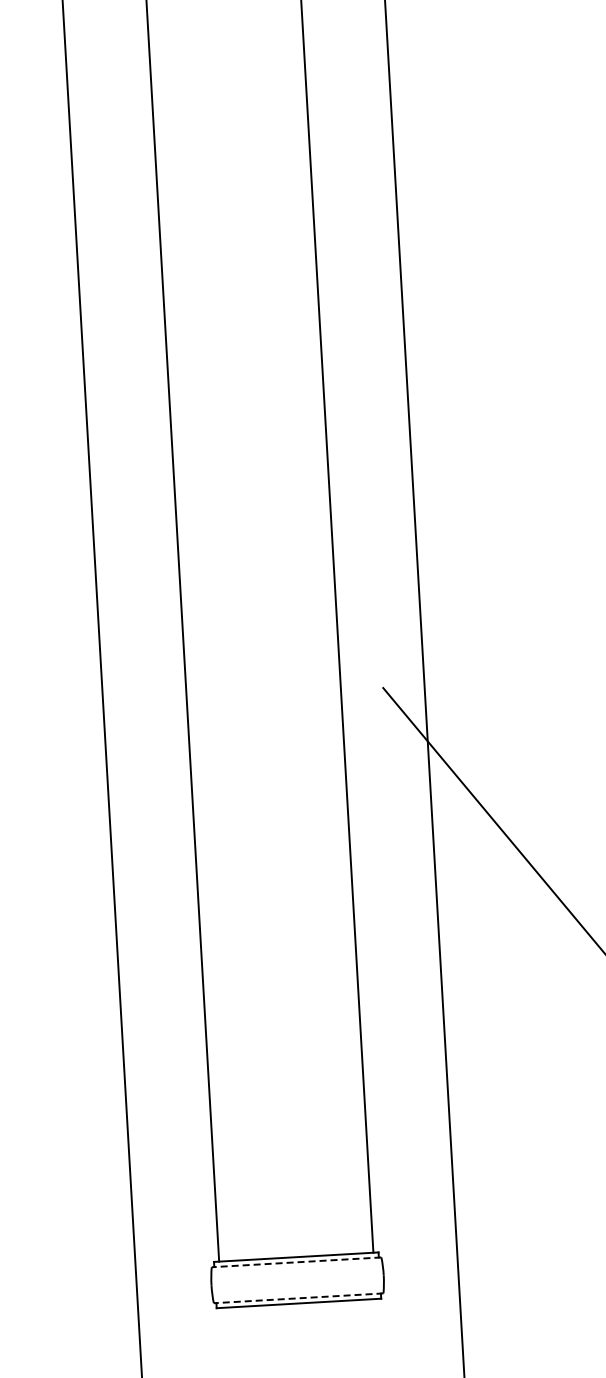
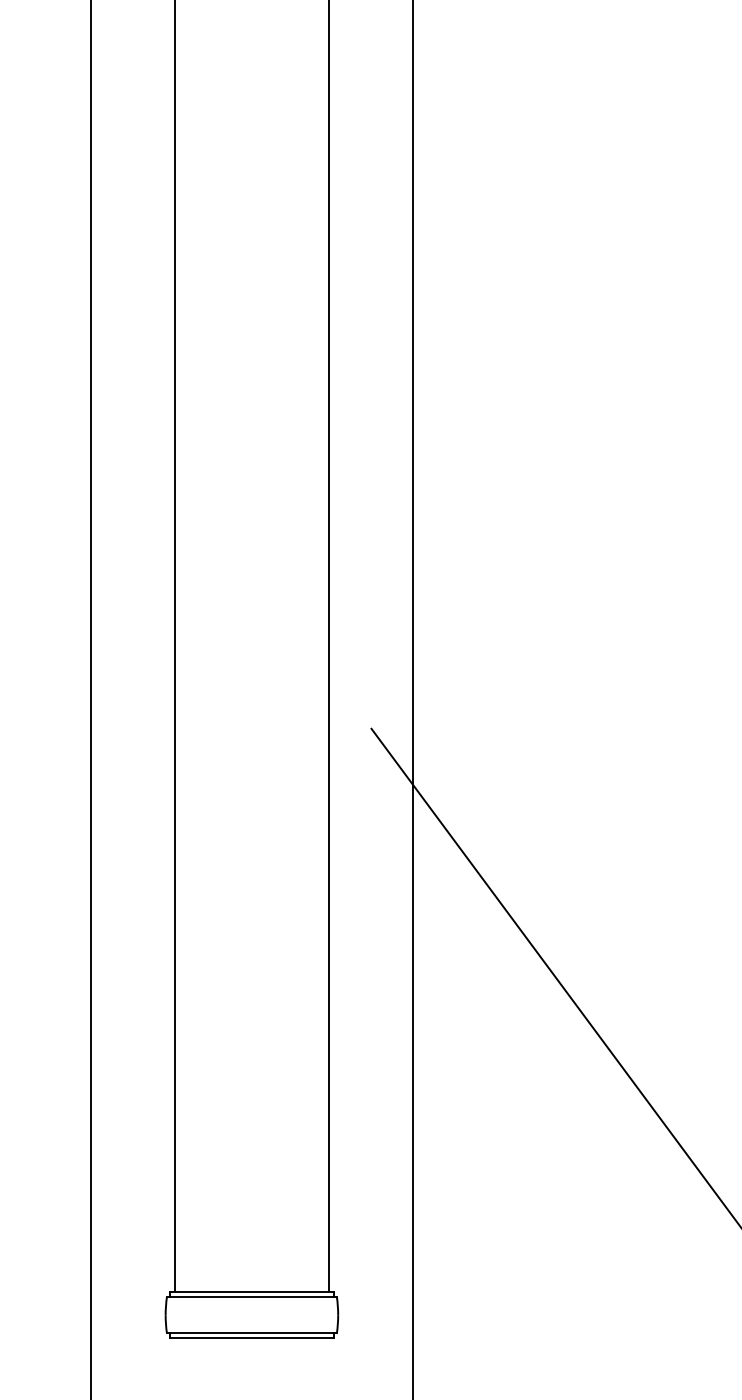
line: (296, 1262) -> (251, 1297), dashed -> solid
line: (298, 1298) -> (251, 1333), dashed -> solid

